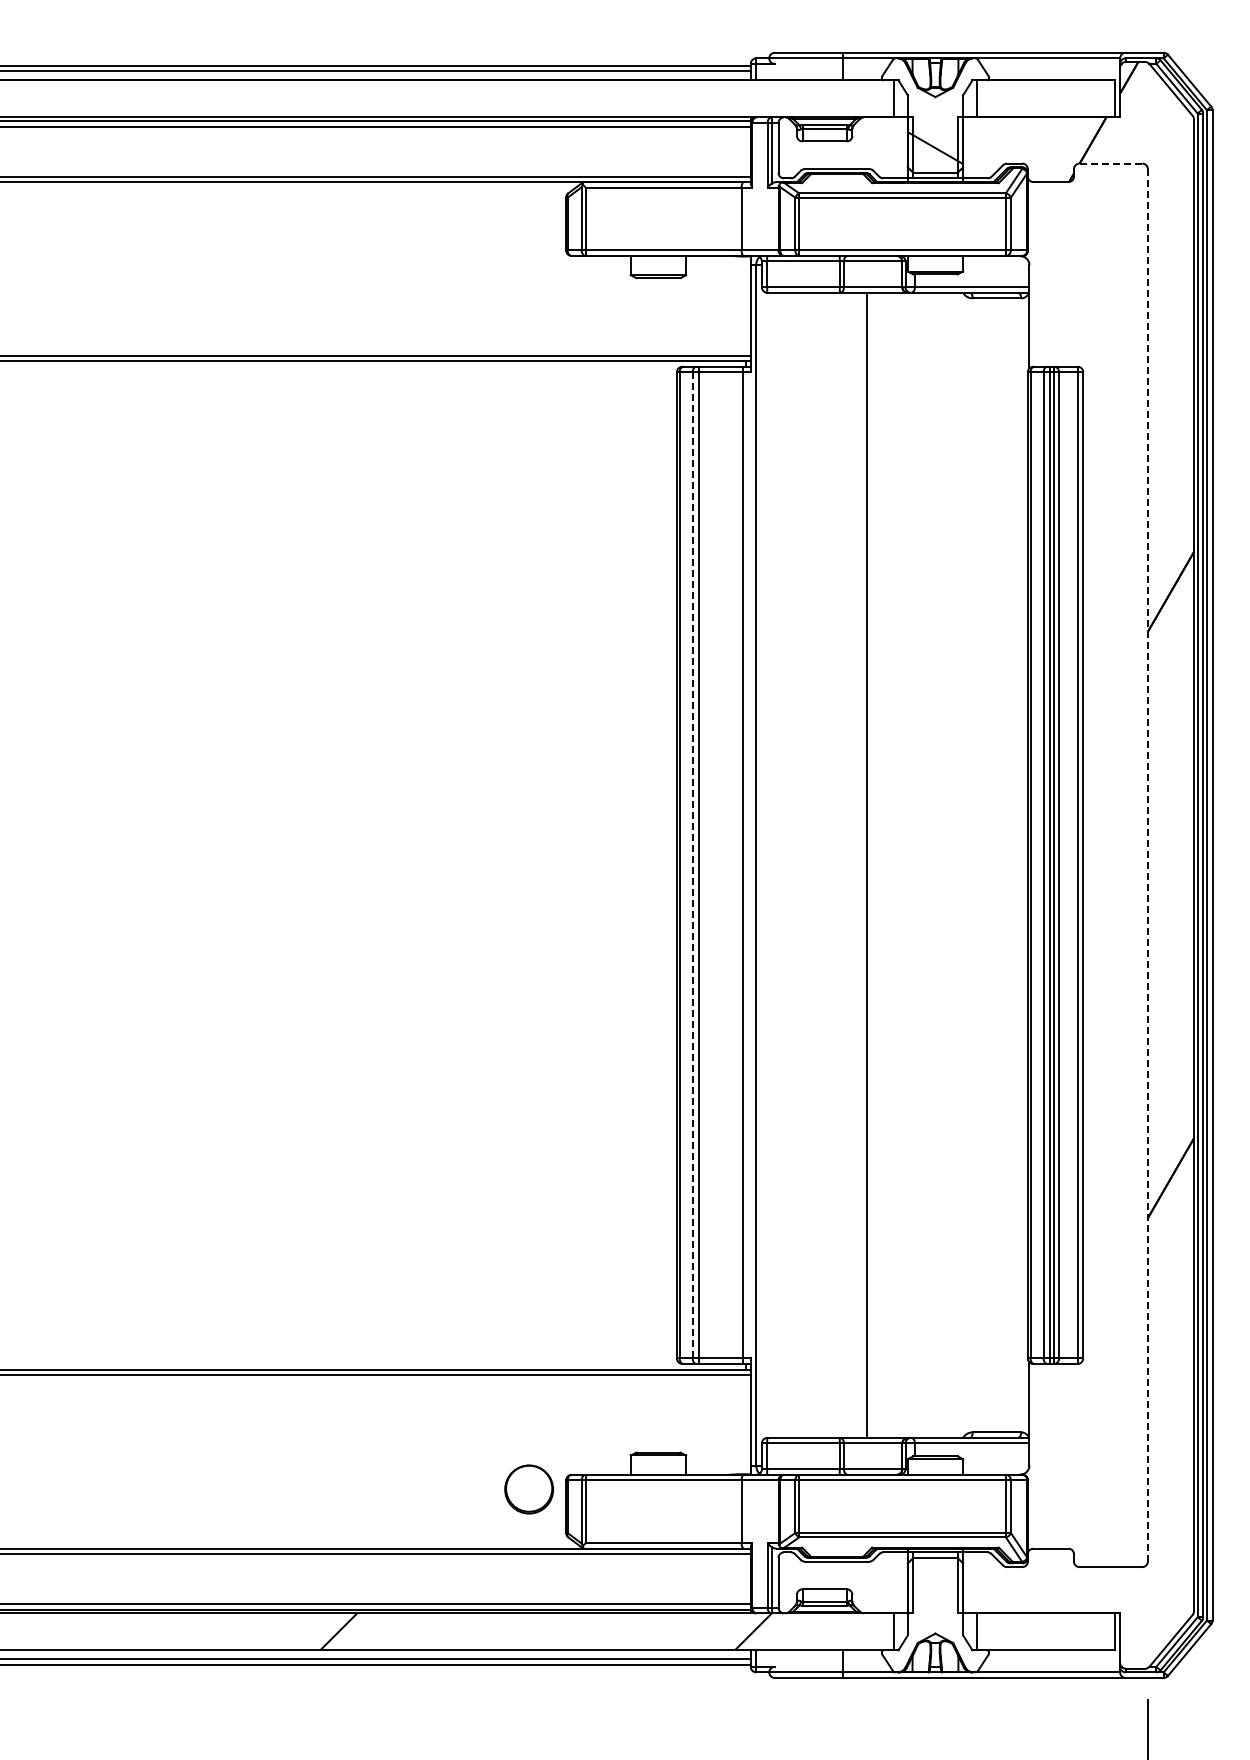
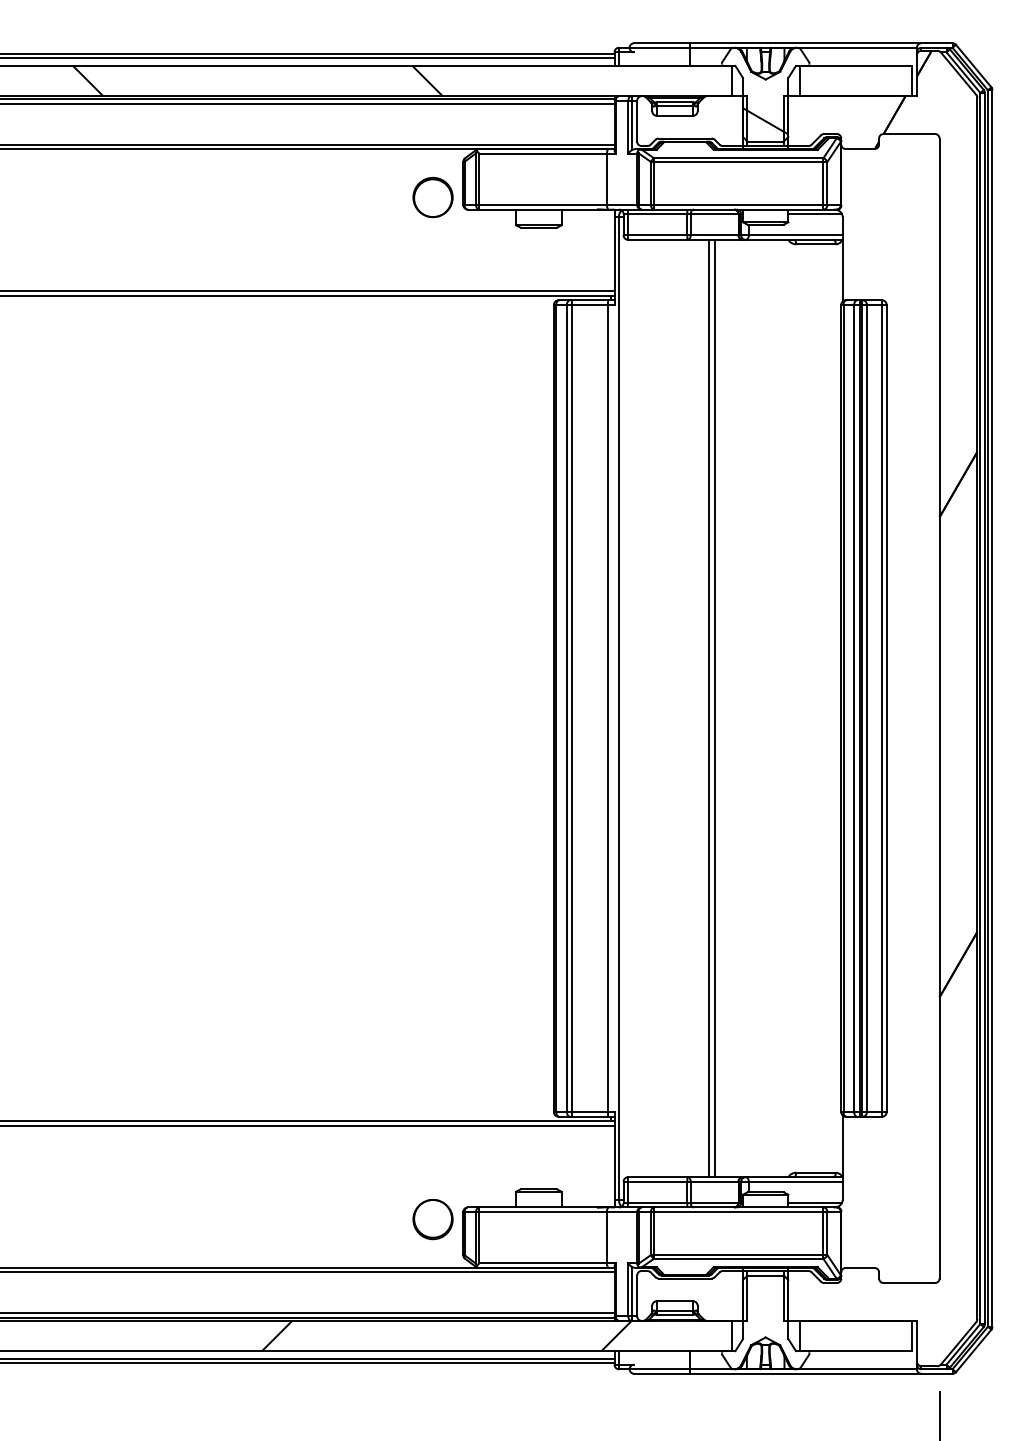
hatch: (315, 98) -> (258, 80), added
line: (1111, 163) -> (909, 133), dashed -> solid
part: (529, 241) -> (433, 197), added
line: (995, 261) -> (814, 214), added
line: (874, 864) -> (715, 707), added
line: (692, 865) -> (566, 708), dashed -> solid
line: (1147, 865) -> (939, 708), dashed -> solid
line: (995, 1469) -> (814, 1203), added

